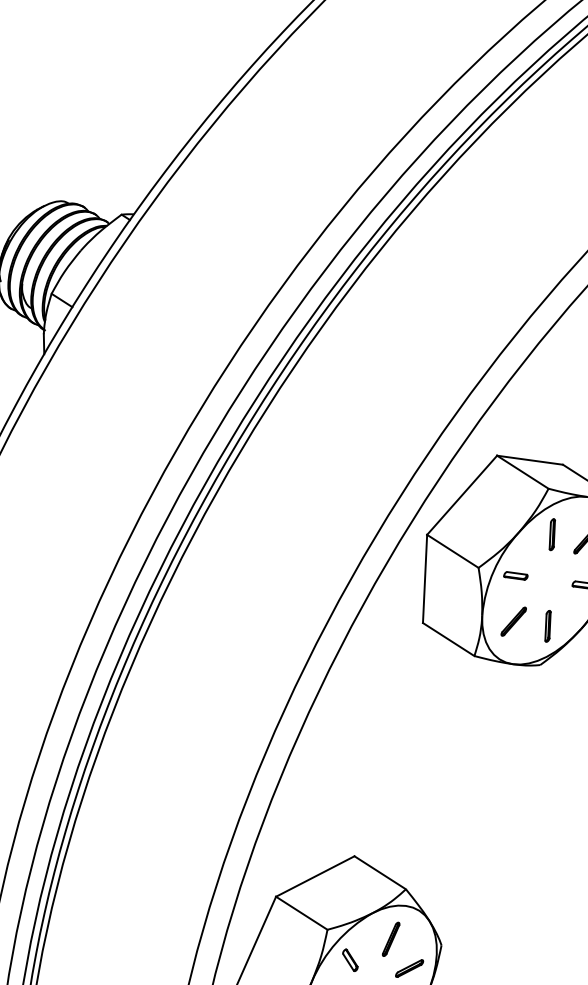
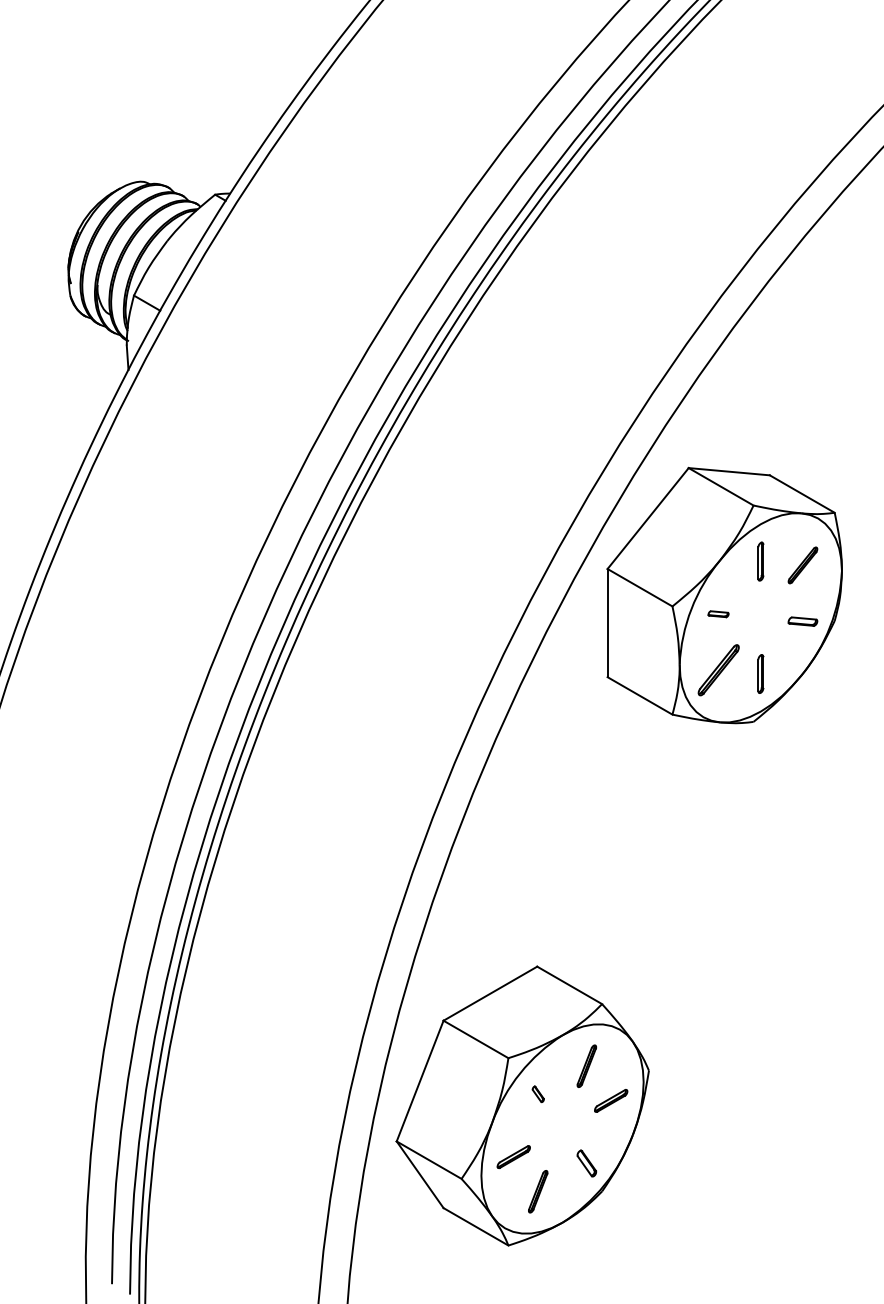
part: (515, 576) -> (718, 614), size x0.7
part: (513, 621) -> (718, 670), size x1.4
part: (350, 960) -> (538, 1094), size x0.6

